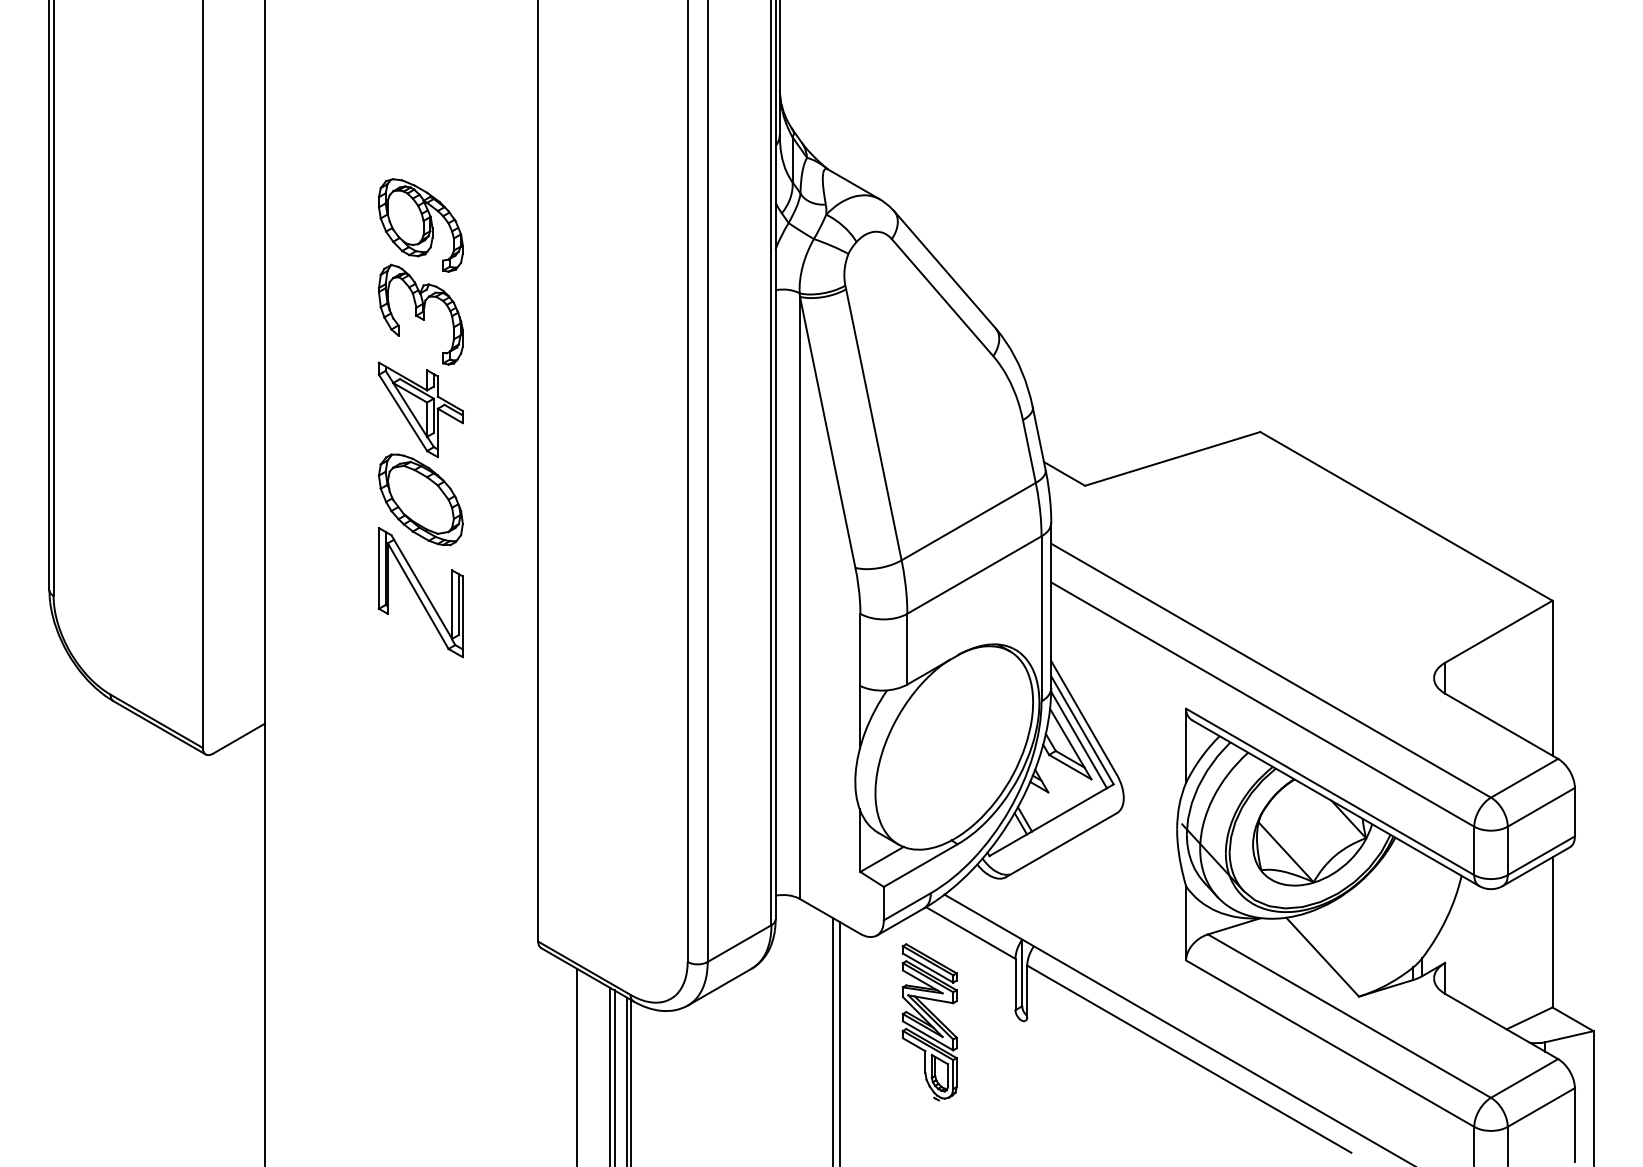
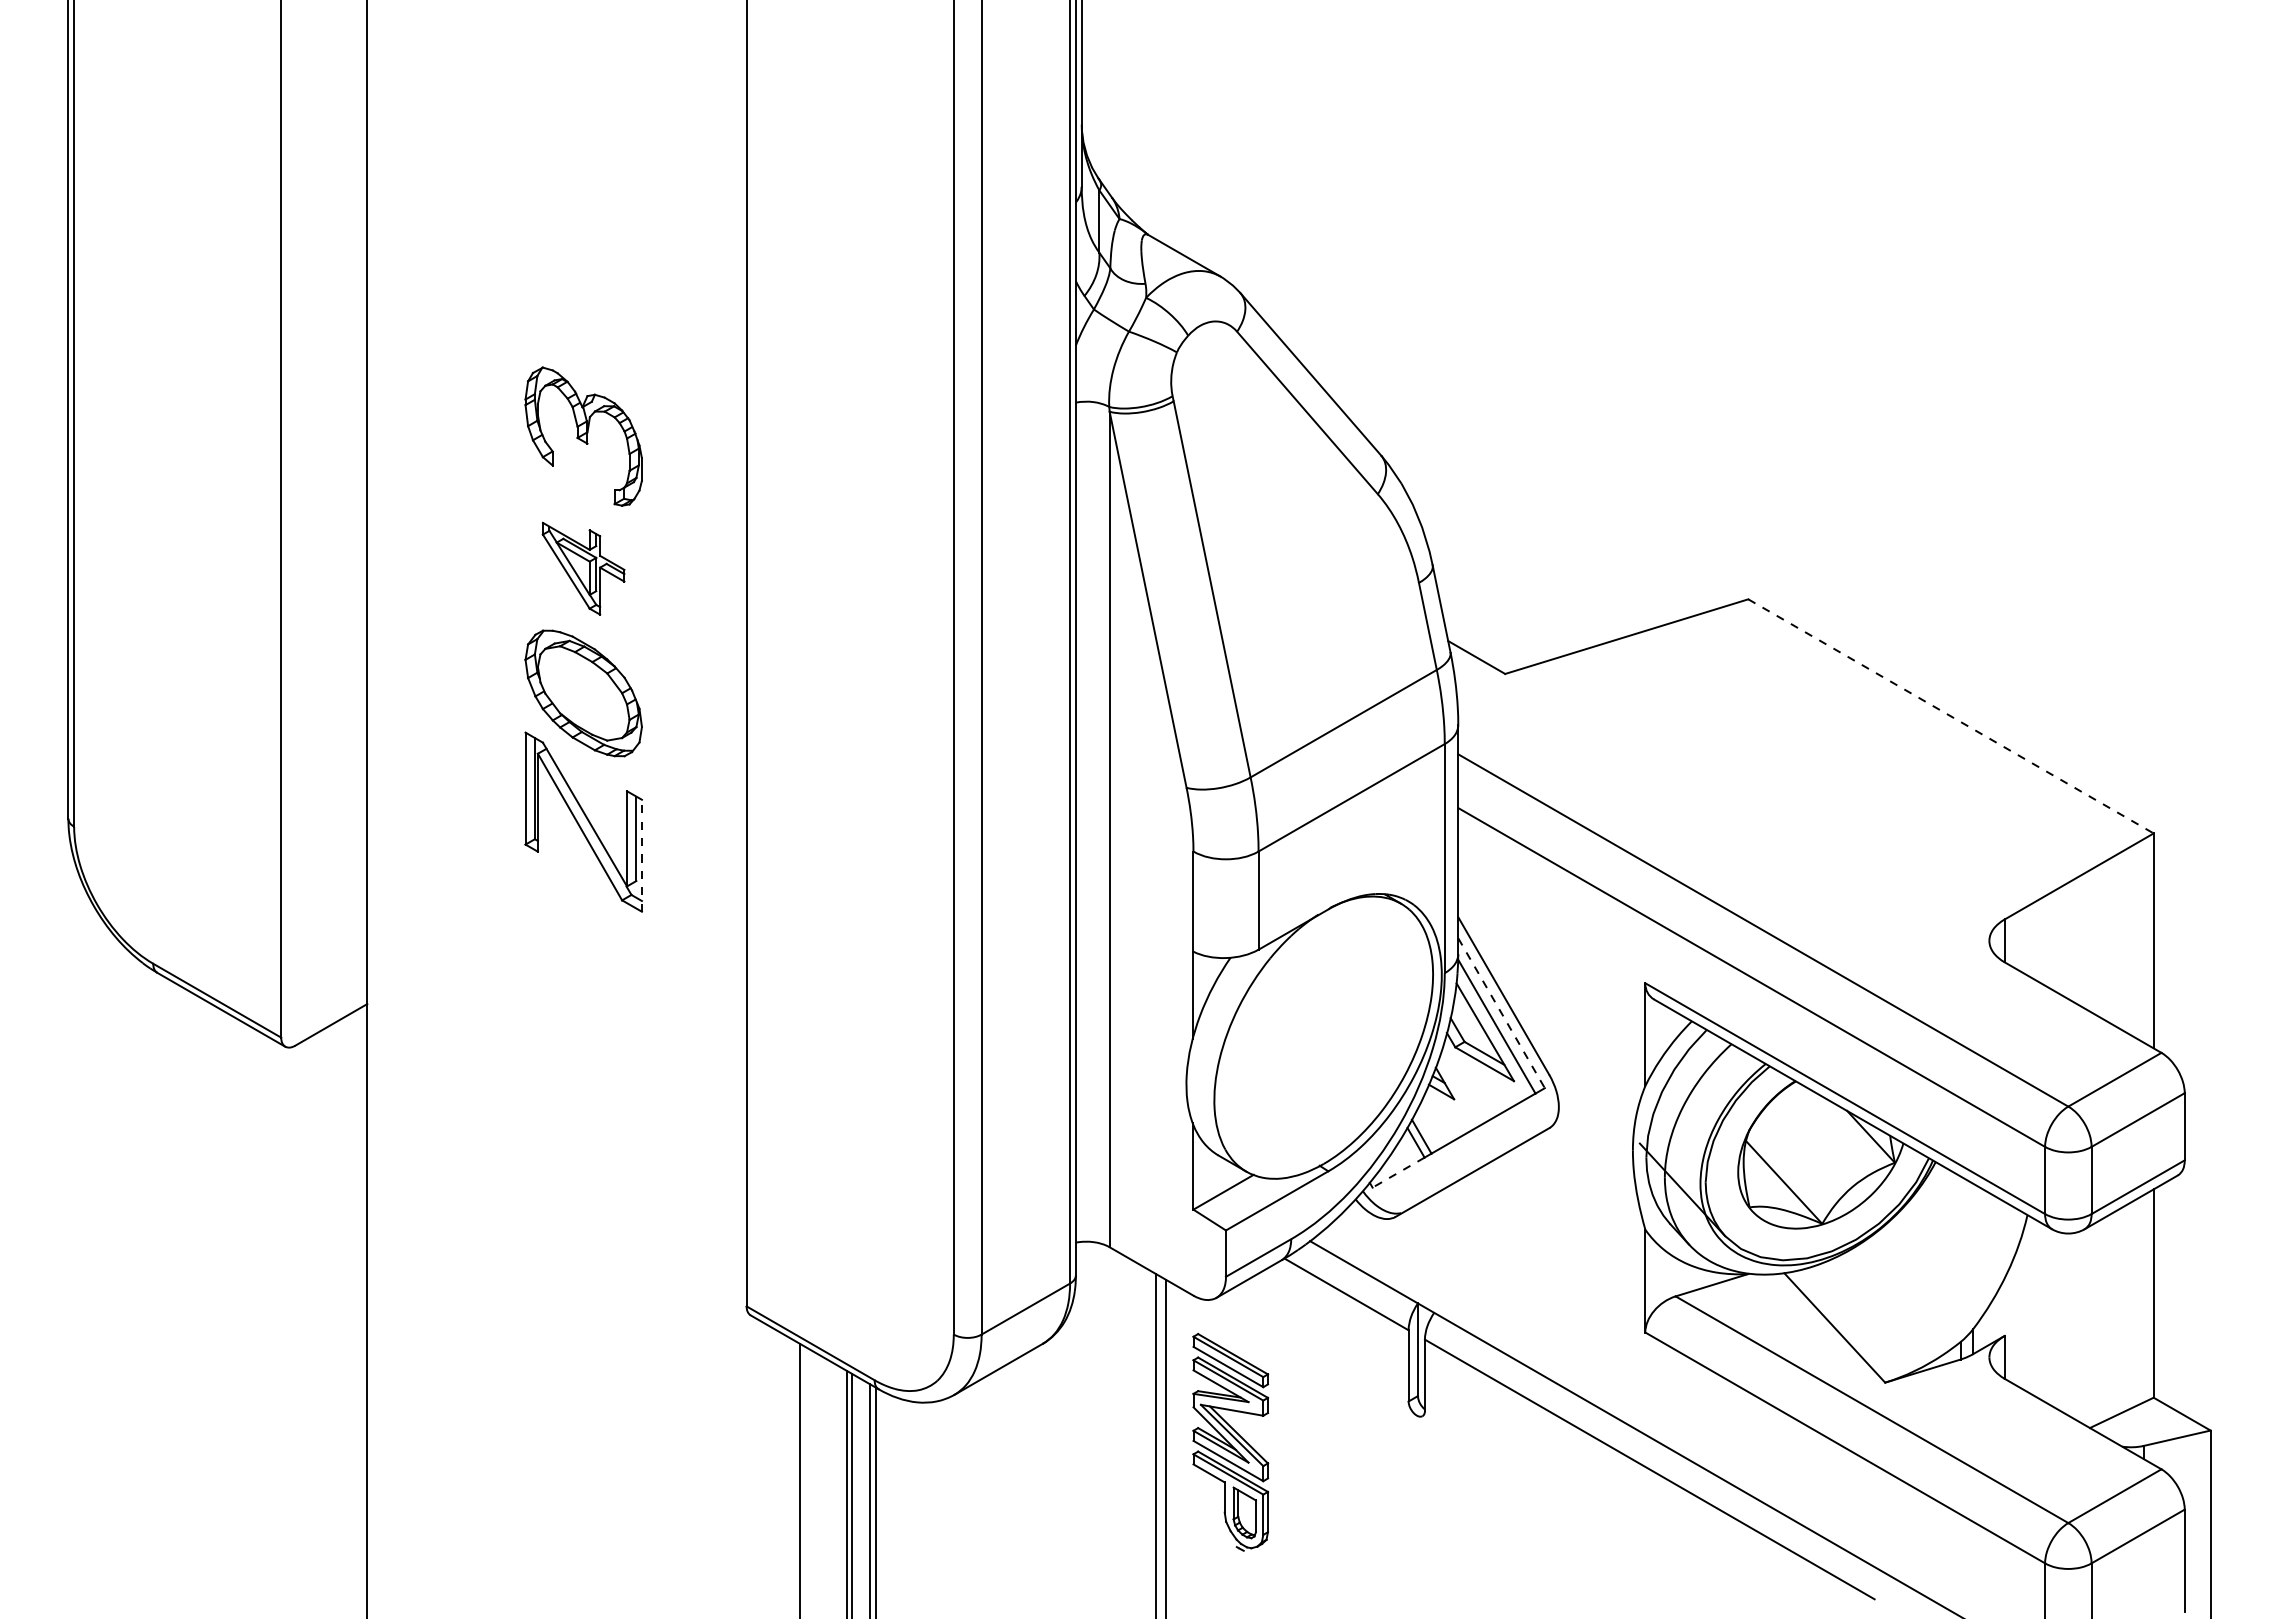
part: (420, 225) -> (583, 312), removed
part: (420, 409) -> (583, 568), size x0.7
line: (1406, 516) -> (1951, 716), solid -> dashed
line: (462, 616) -> (641, 855), solid -> dashed
line: (1082, 730) -> (1501, 1013), solid -> dashed
line: (1008, 845) -> (1398, 1172), solid -> dashed
part: (929, 1022) -> (1230, 1442), moved

